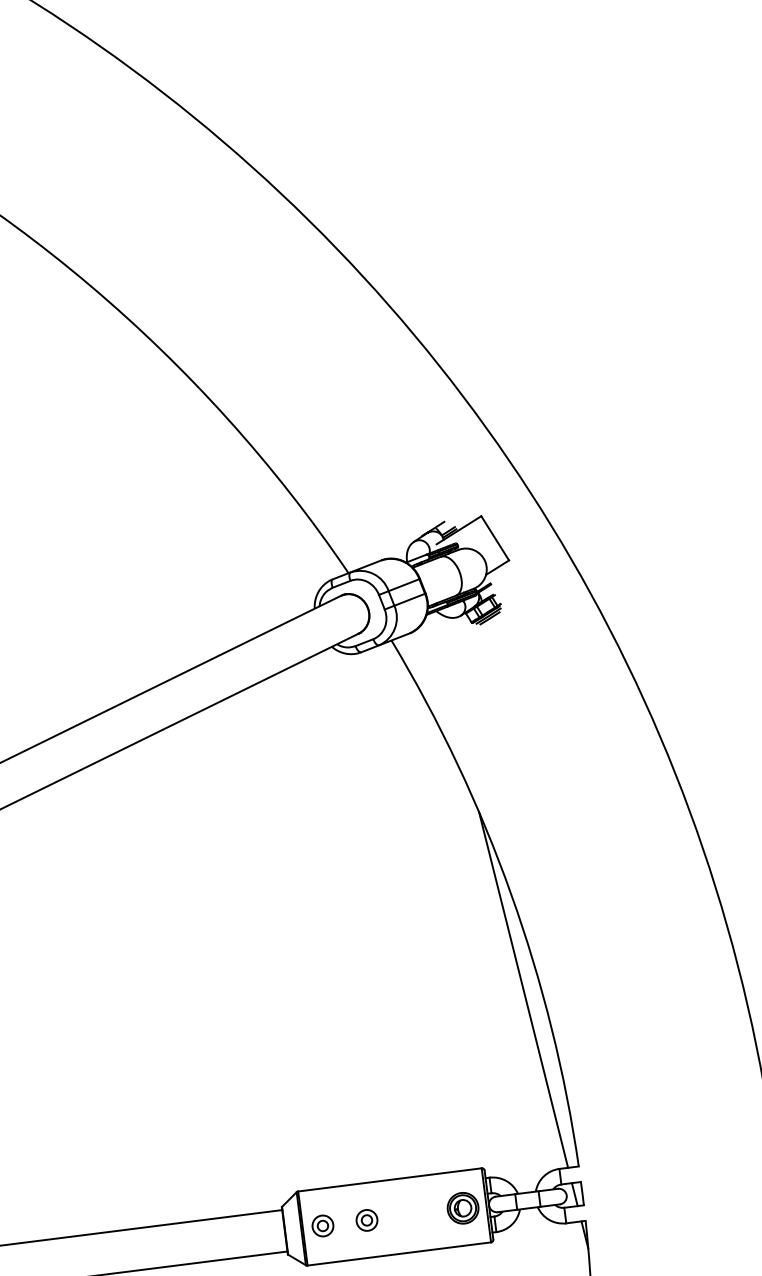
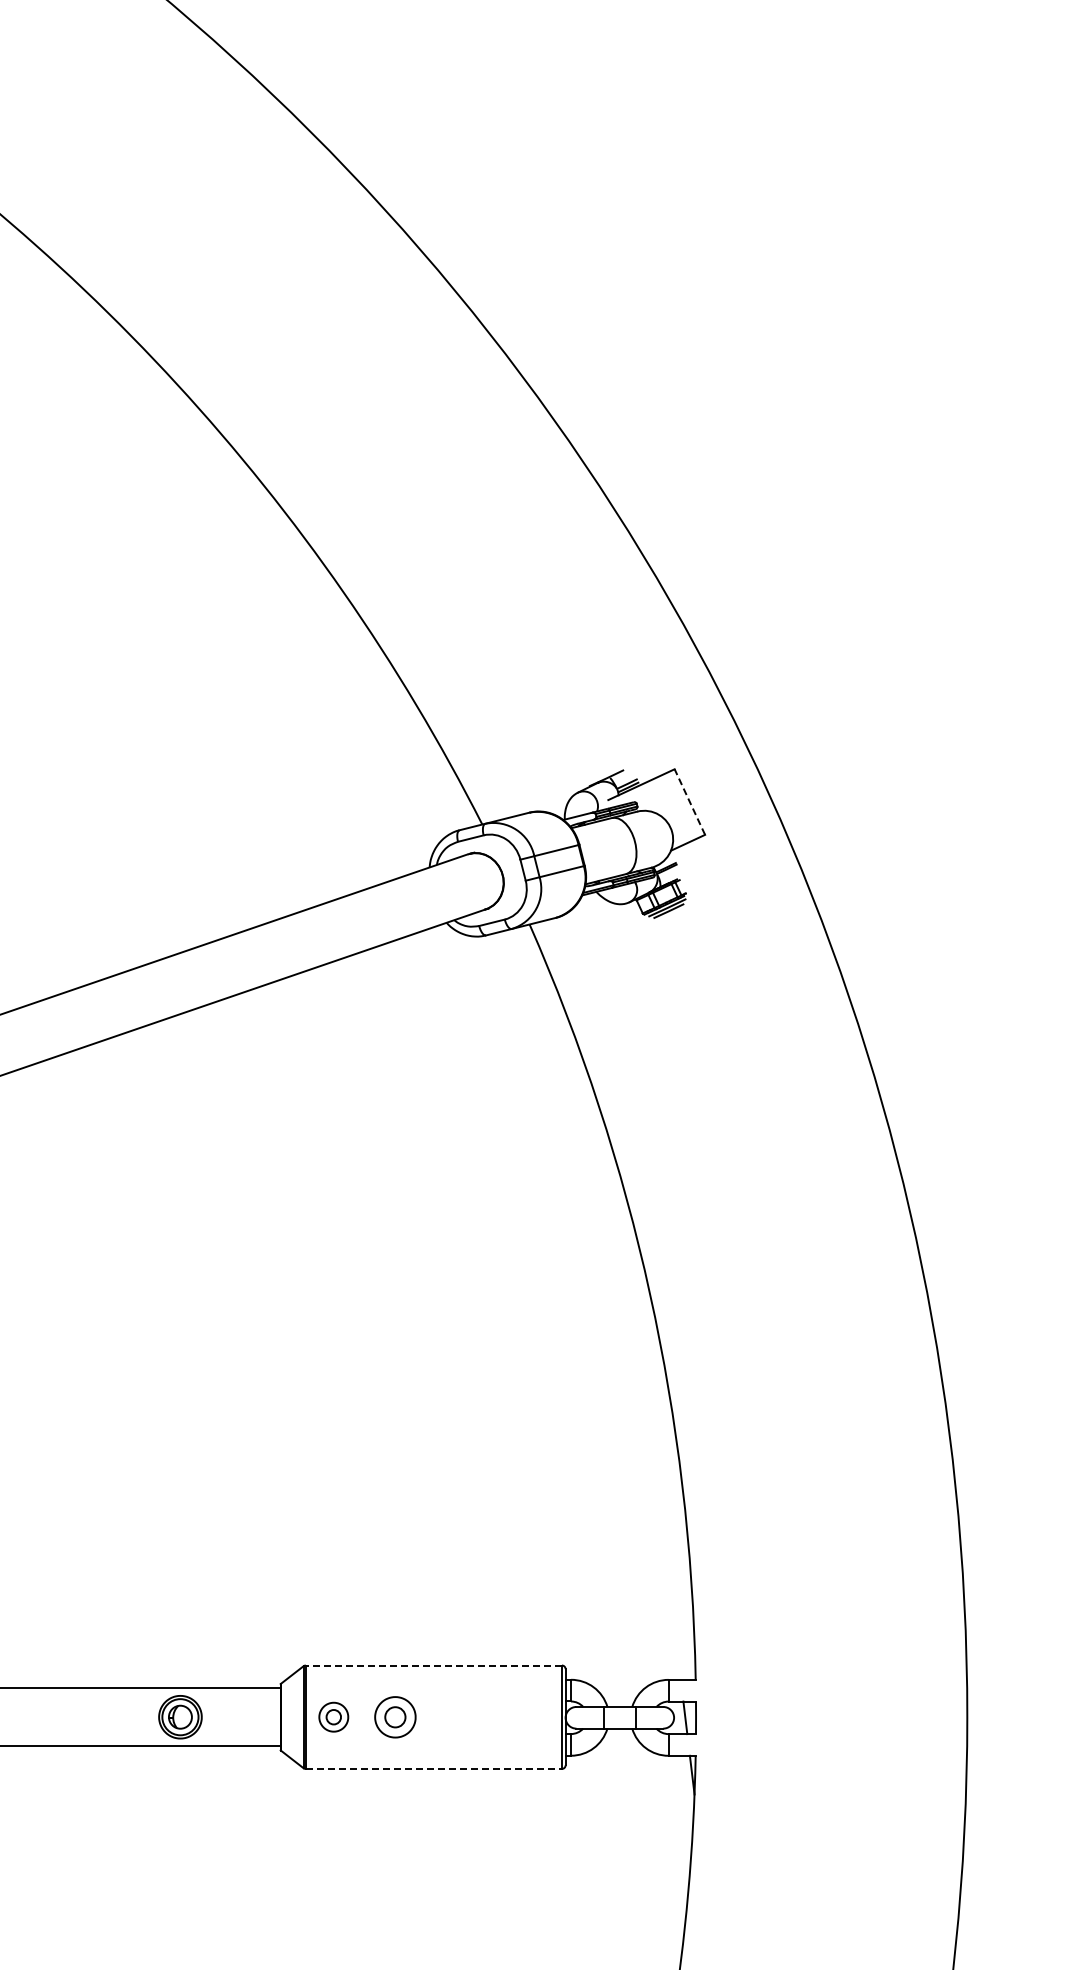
line: (494, 537) -> (689, 801), solid -> dashed
line: (523, 989) -> (650, 1427), removed
line: (389, 1179) -> (433, 1665), solid -> dashed
part: (463, 1208) -> (180, 1717), moved
part: (366, 1219) -> (394, 1716), size x1.4
line: (399, 1253) -> (434, 1768), solid -> dashed

